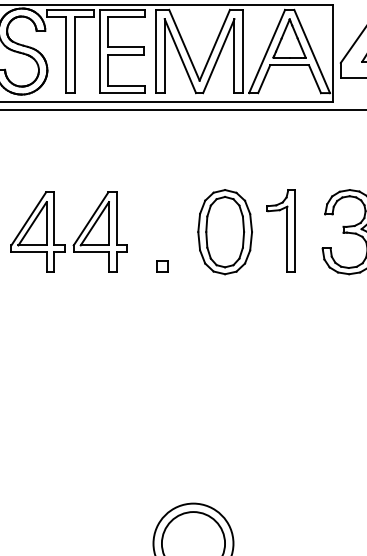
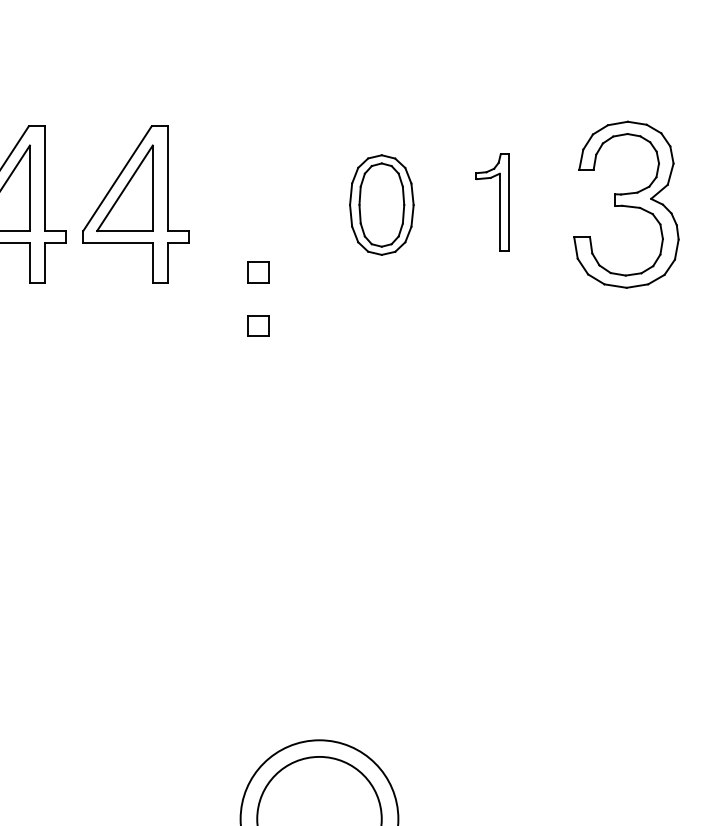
part: (280, 230) -> (491, 201), size x0.6
part: (224, 232) -> (380, 205), size x0.6
part: (162, 293) -> (258, 325), added

